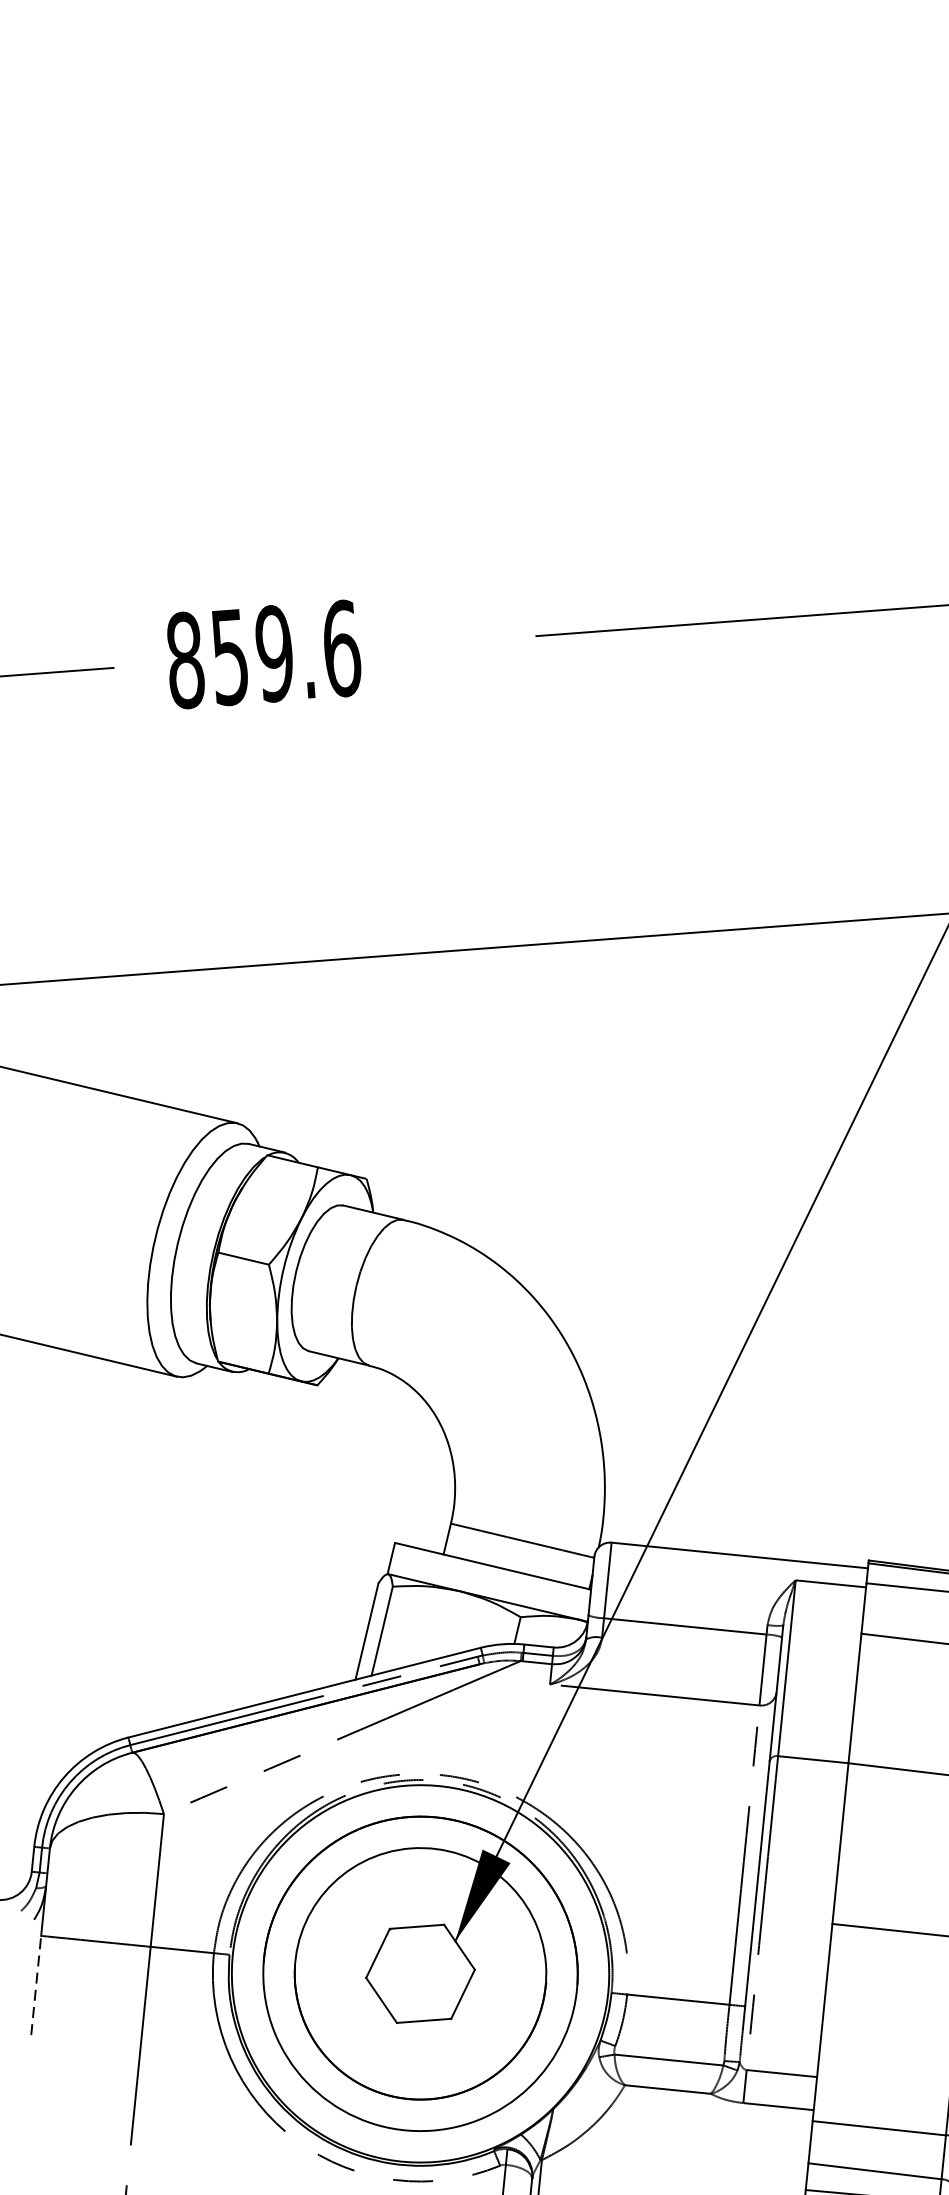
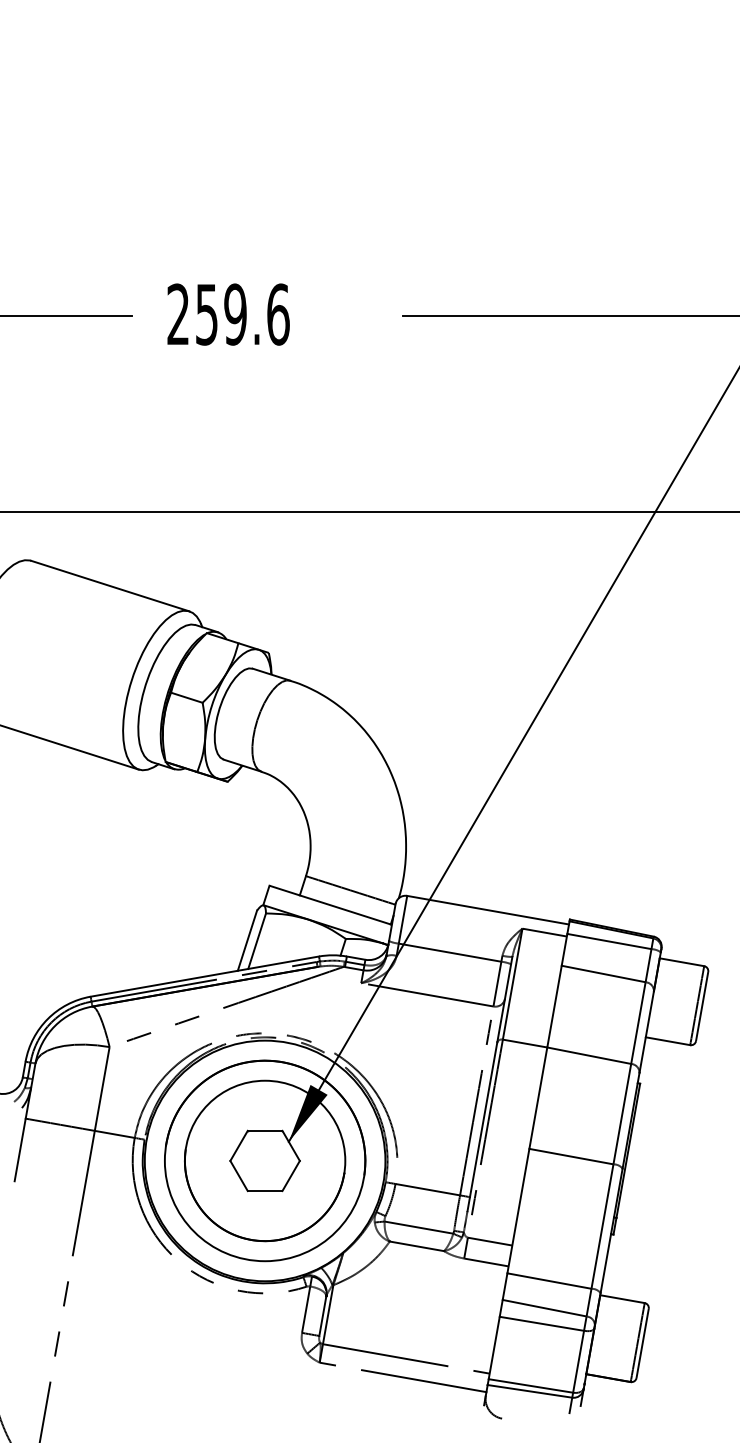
text: (185, 660) -> (178, 314), 859.6 -> 259.6
line: (36, 1984) -> (20, 1149), dashed -> solid

